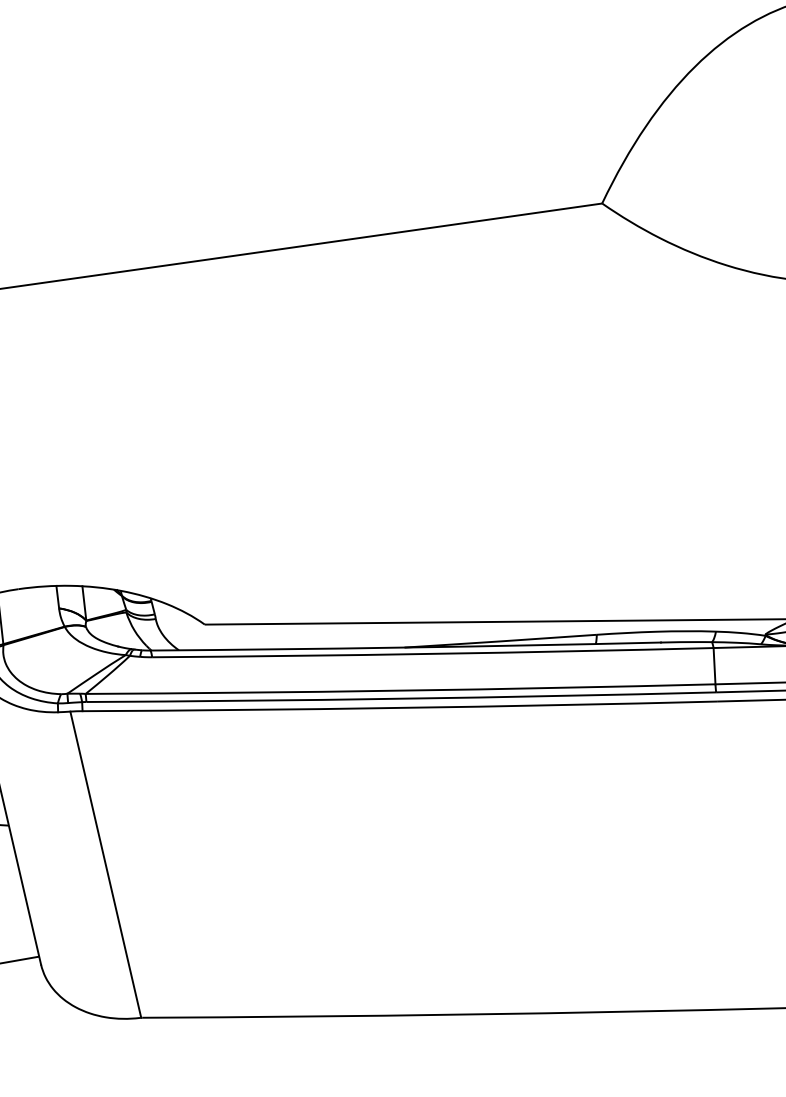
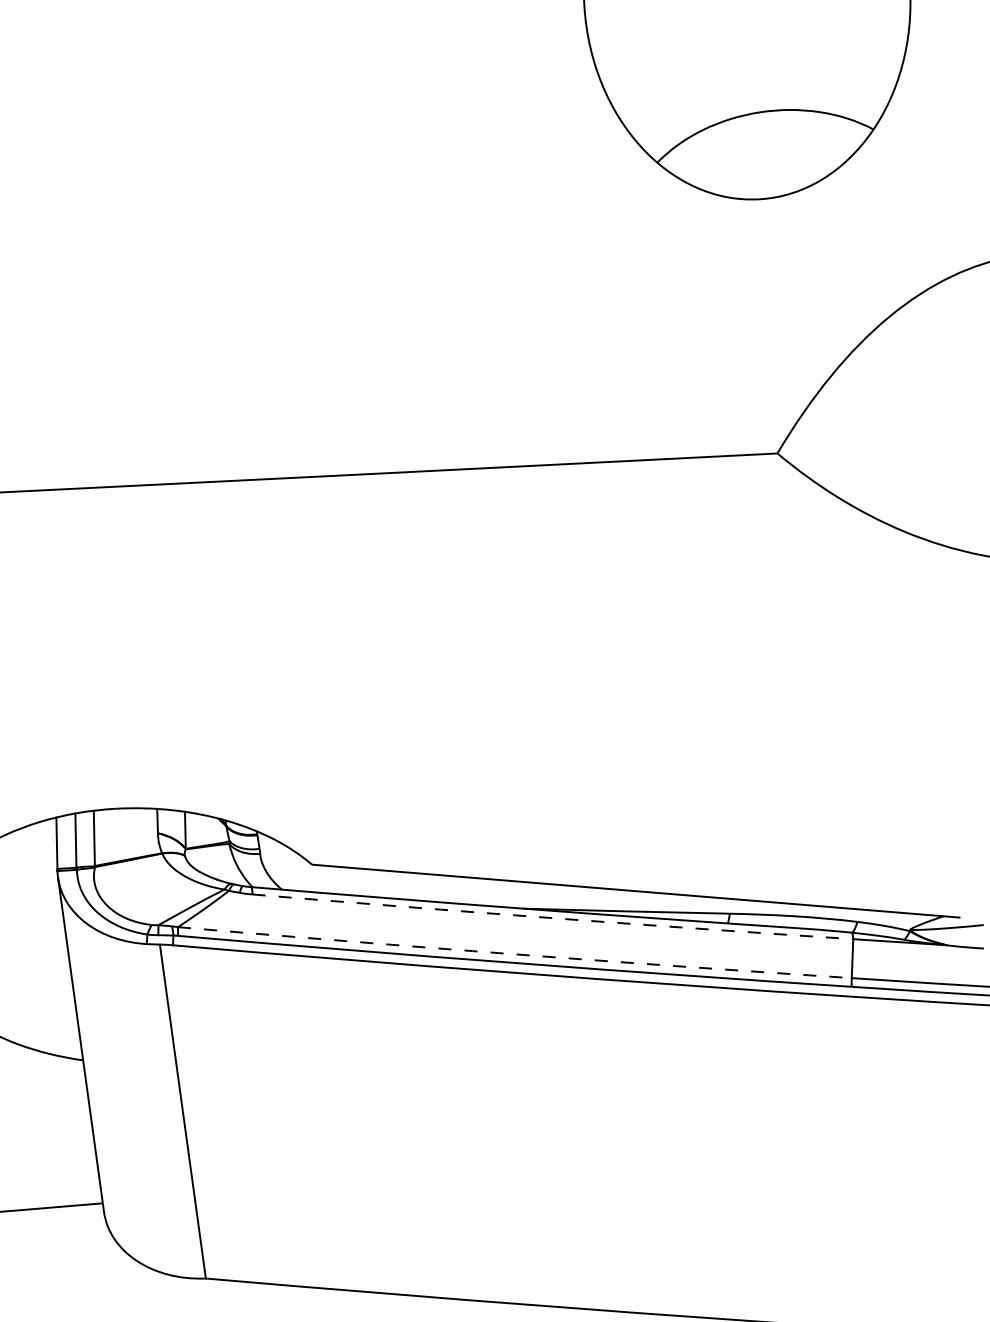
arc: (432, 654) -> (552, 918), solid -> dashed
arc: (400, 690) -> (514, 954), solid -> dashed

